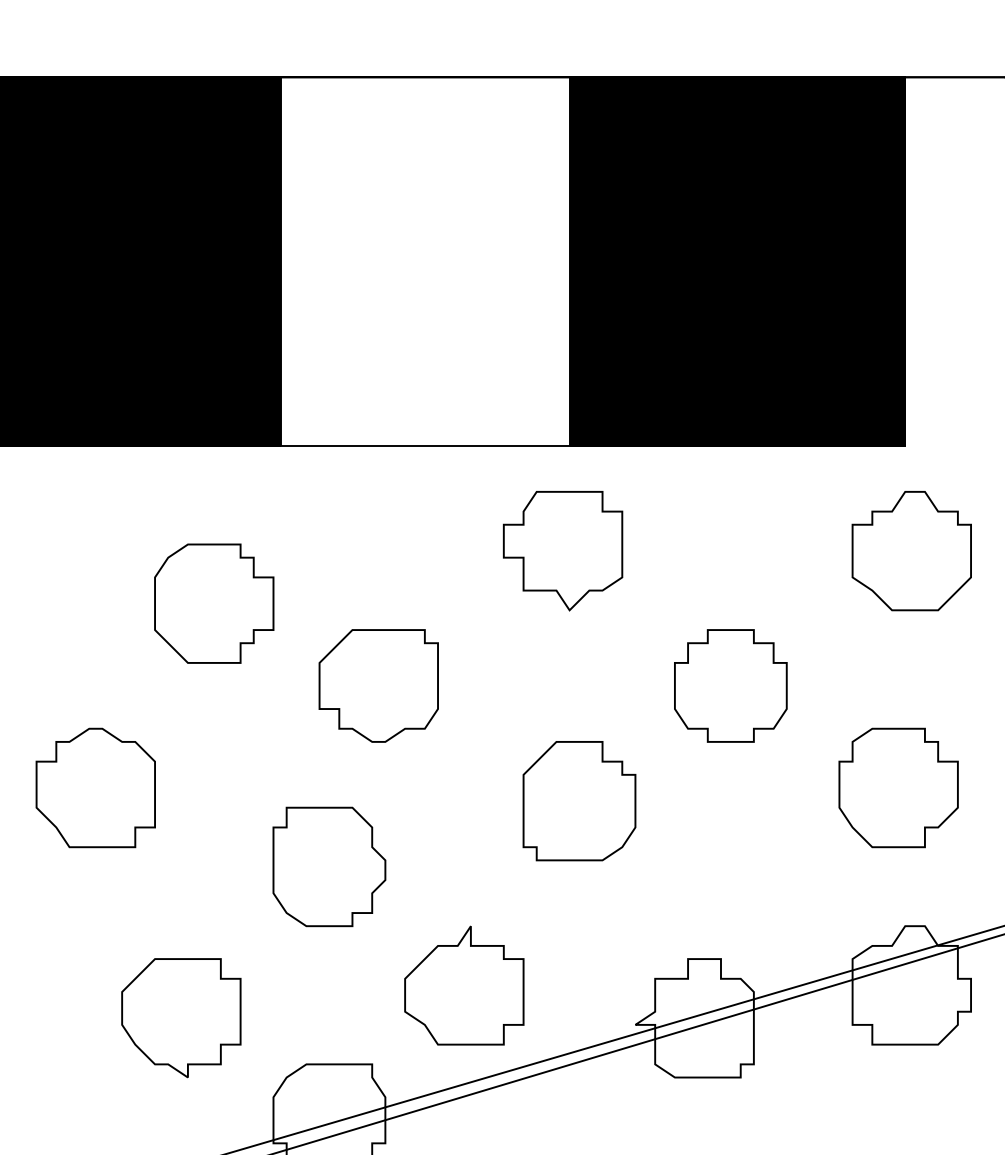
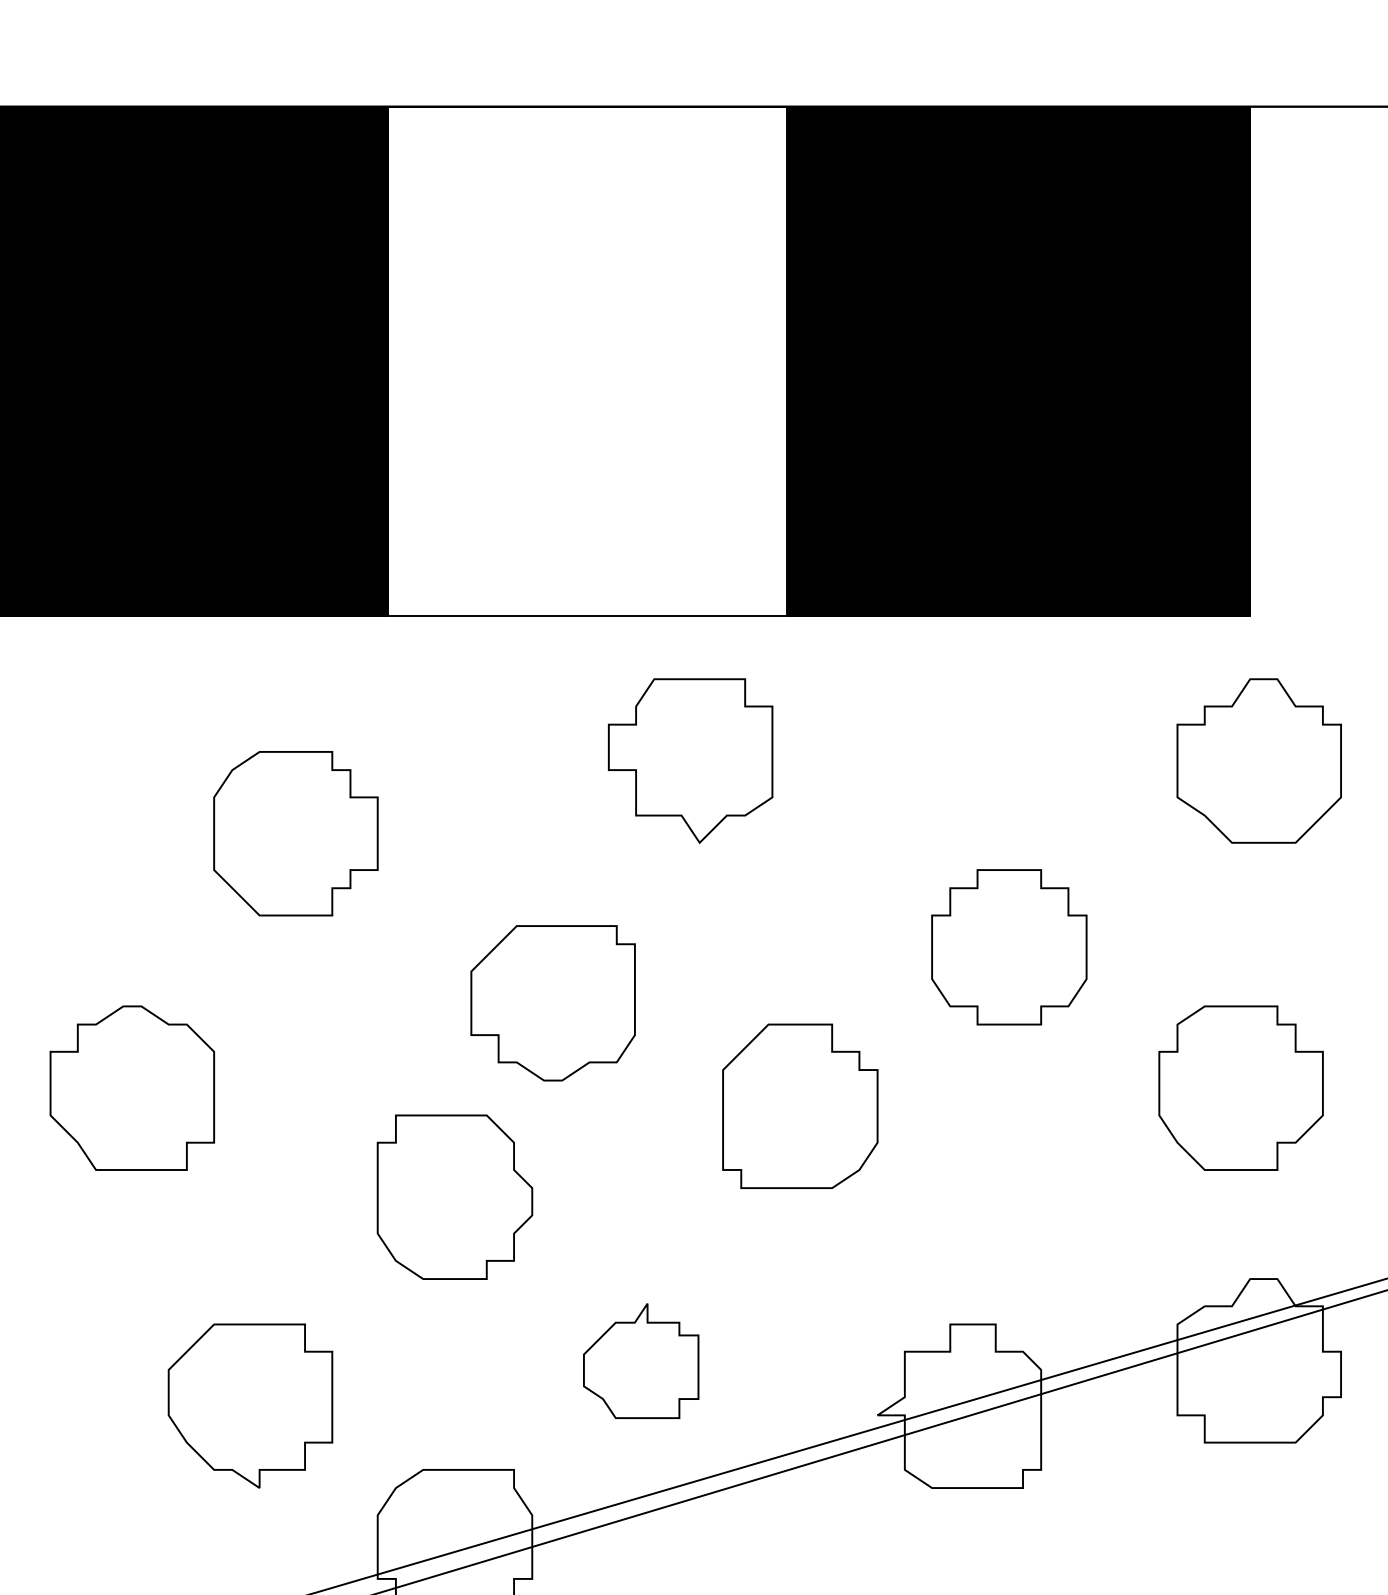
part: (562, 550) -> (690, 760), moved
part: (378, 686) -> (552, 1003), moved
part: (463, 985) -> (640, 1360), size x0.7

